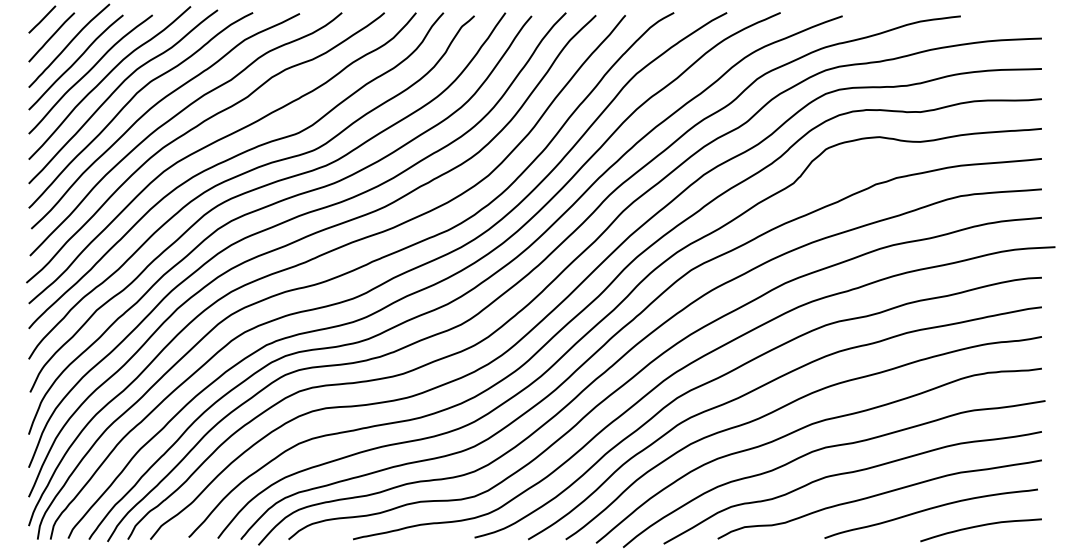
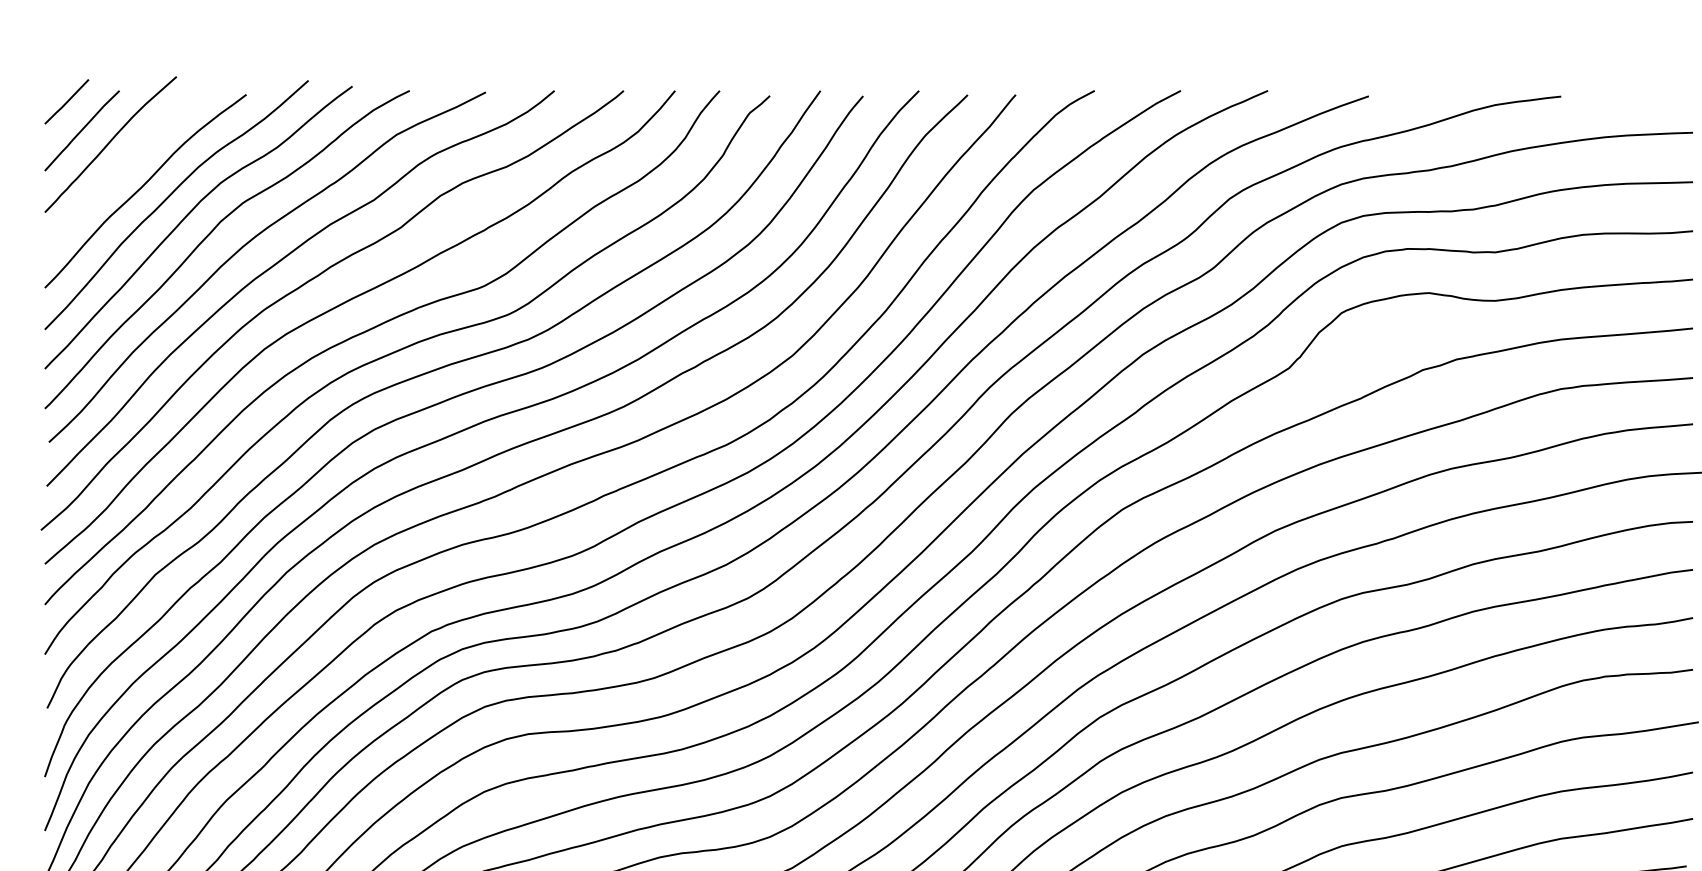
curve: (75, 62) -> (120, 171), removed

